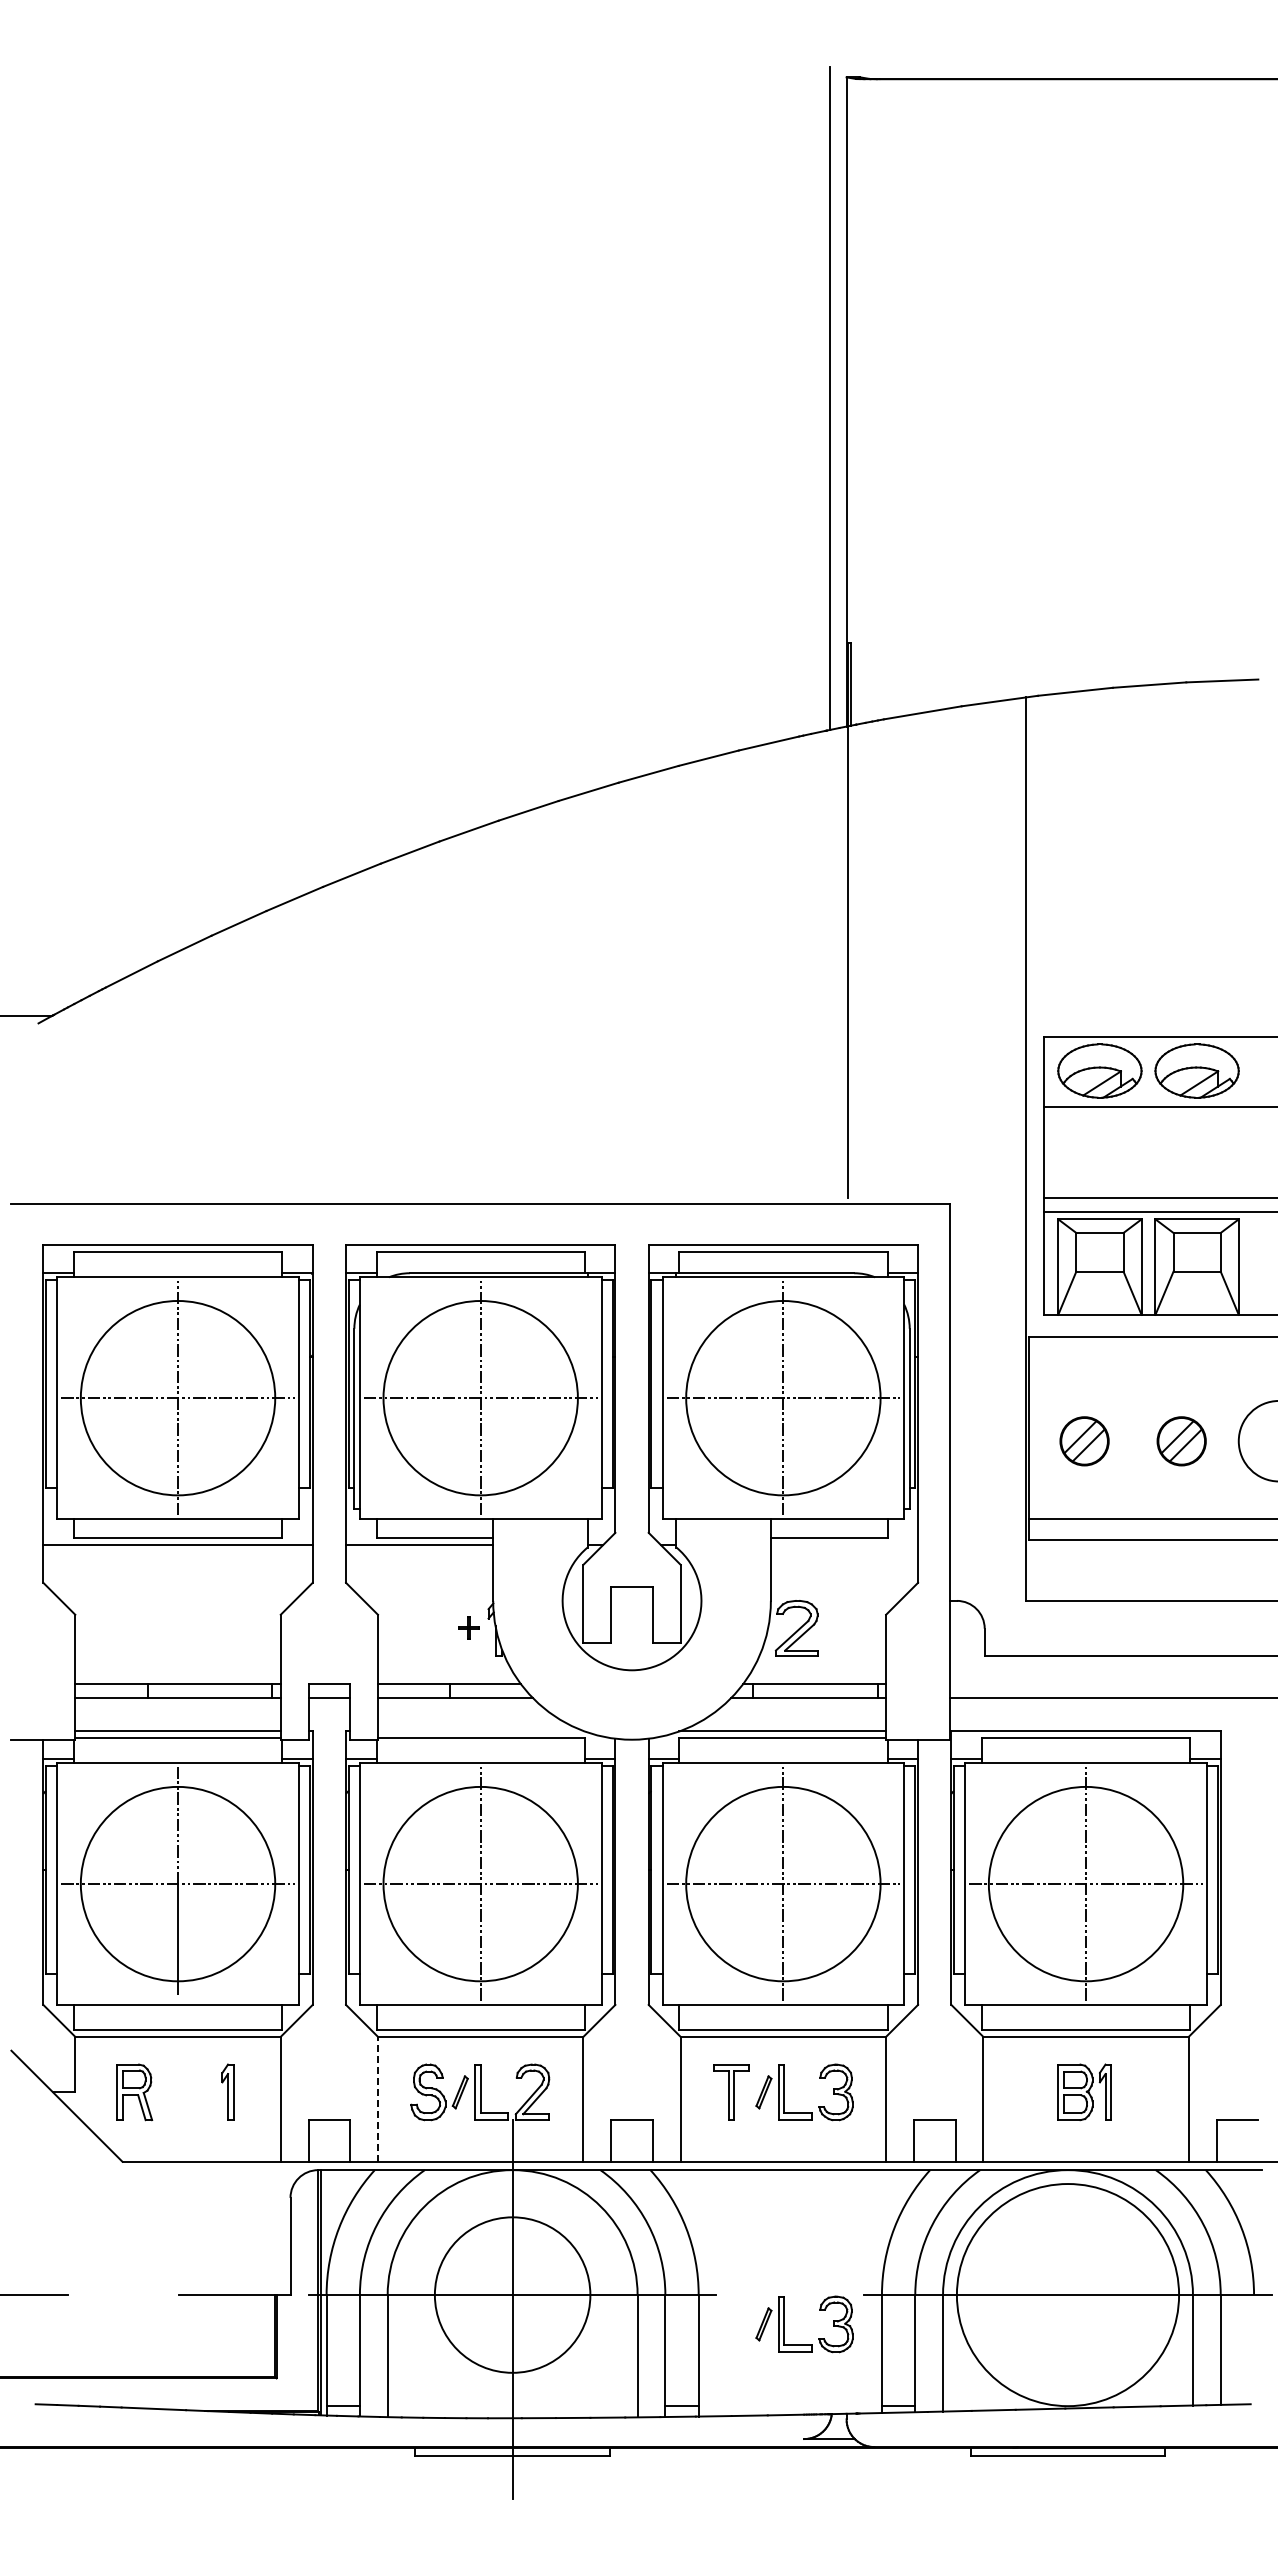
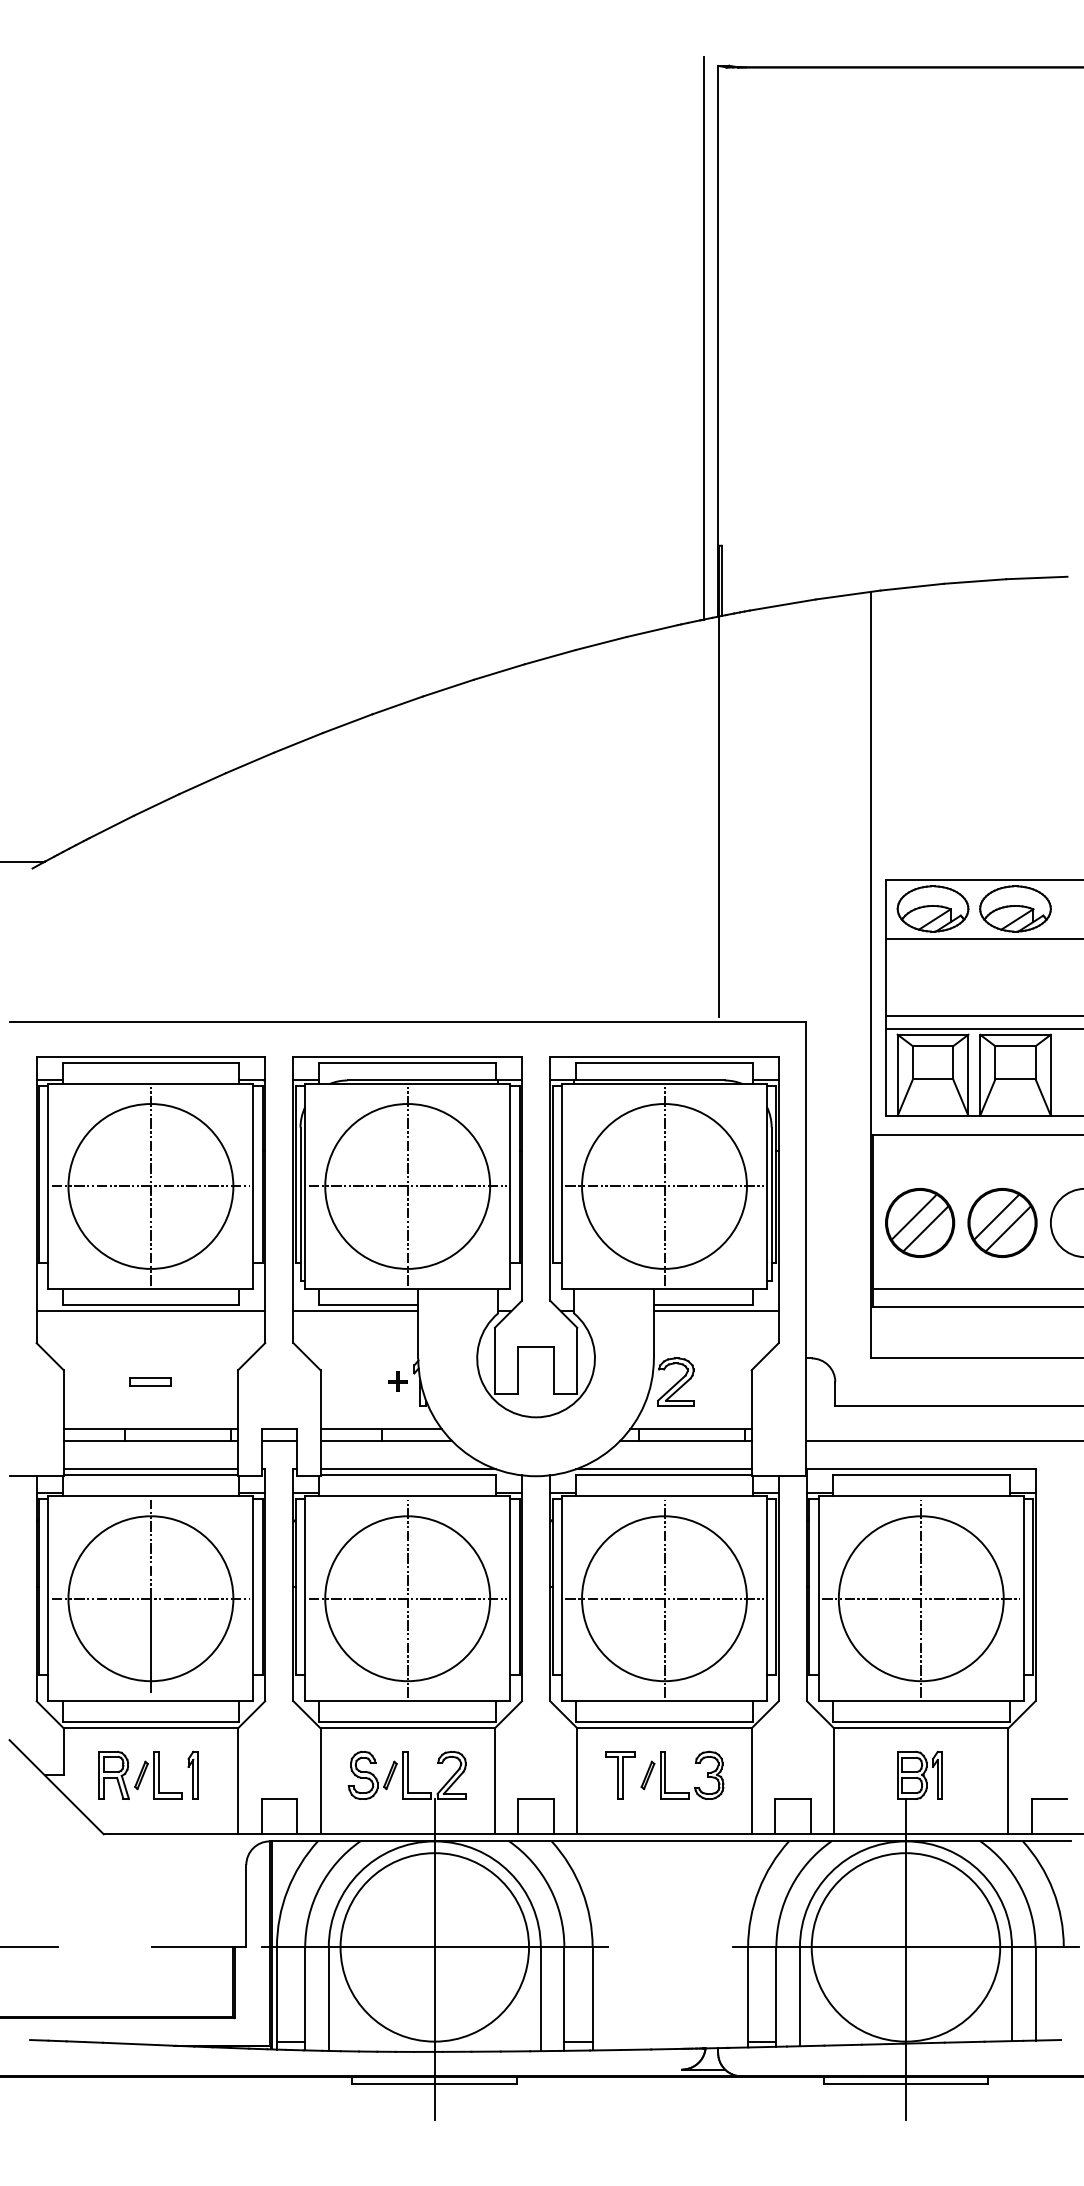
part: (1084, 1441) -> (919, 1223), size x1.67
part: (1181, 1441) -> (1002, 1223), size x1.67
line: (844, 1545) -> (716, 1311), added
part: (177, 1628) -> (150, 1381), added
line: (480, 1731) -> (407, 1469), added
part: (186, 2092) -> (158, 1775), added
line: (377, 2098) -> (320, 1780), dashed -> solid
circle: (512, 2295) -> (434, 1947), size x1.43
line: (1068, 2309) -> (906, 1959), added
part: (818, 2338) -> (694, 1984), removed

